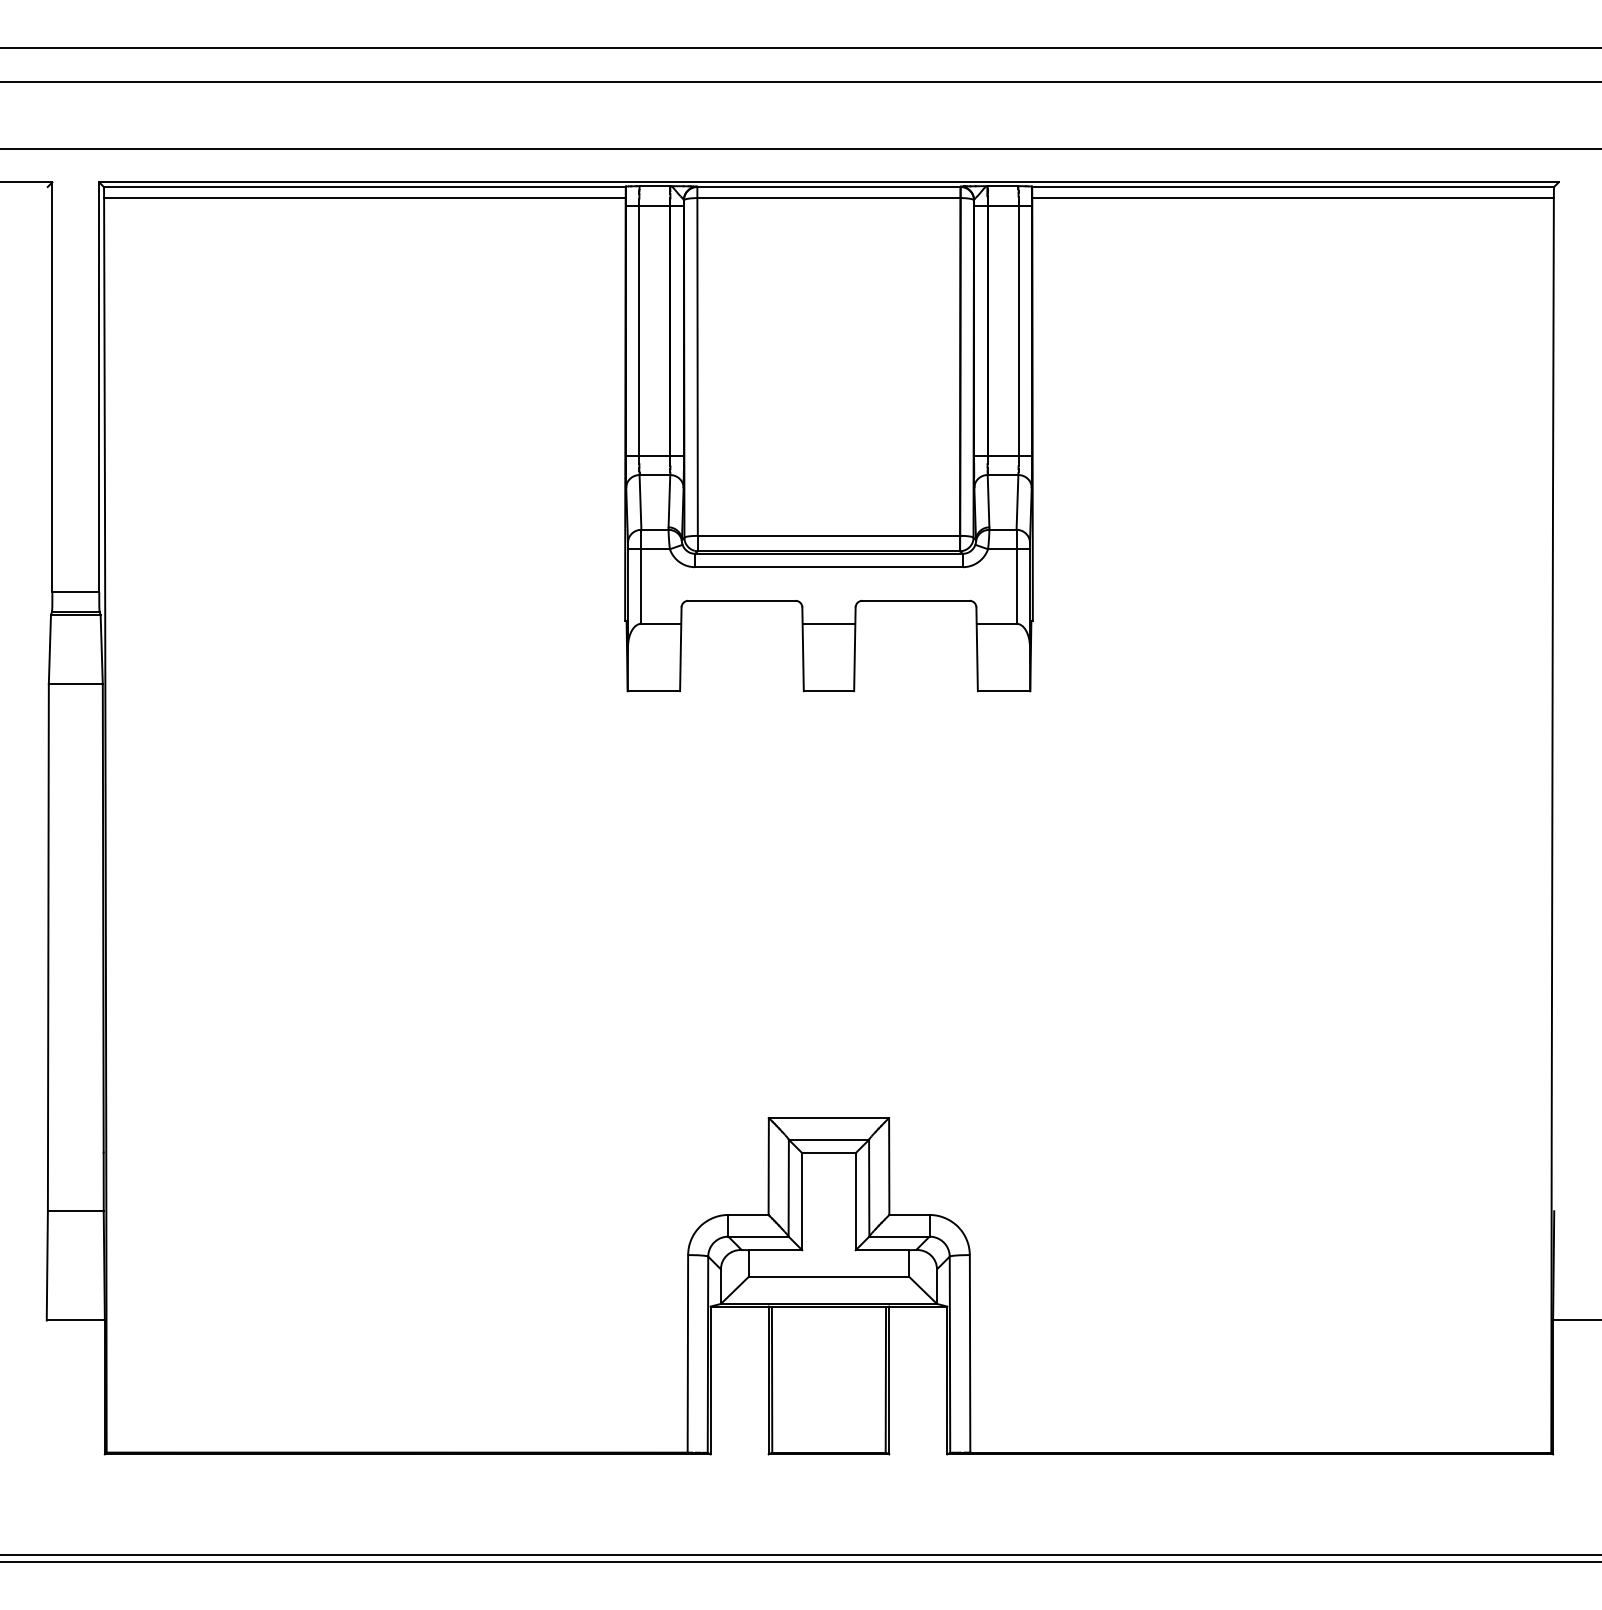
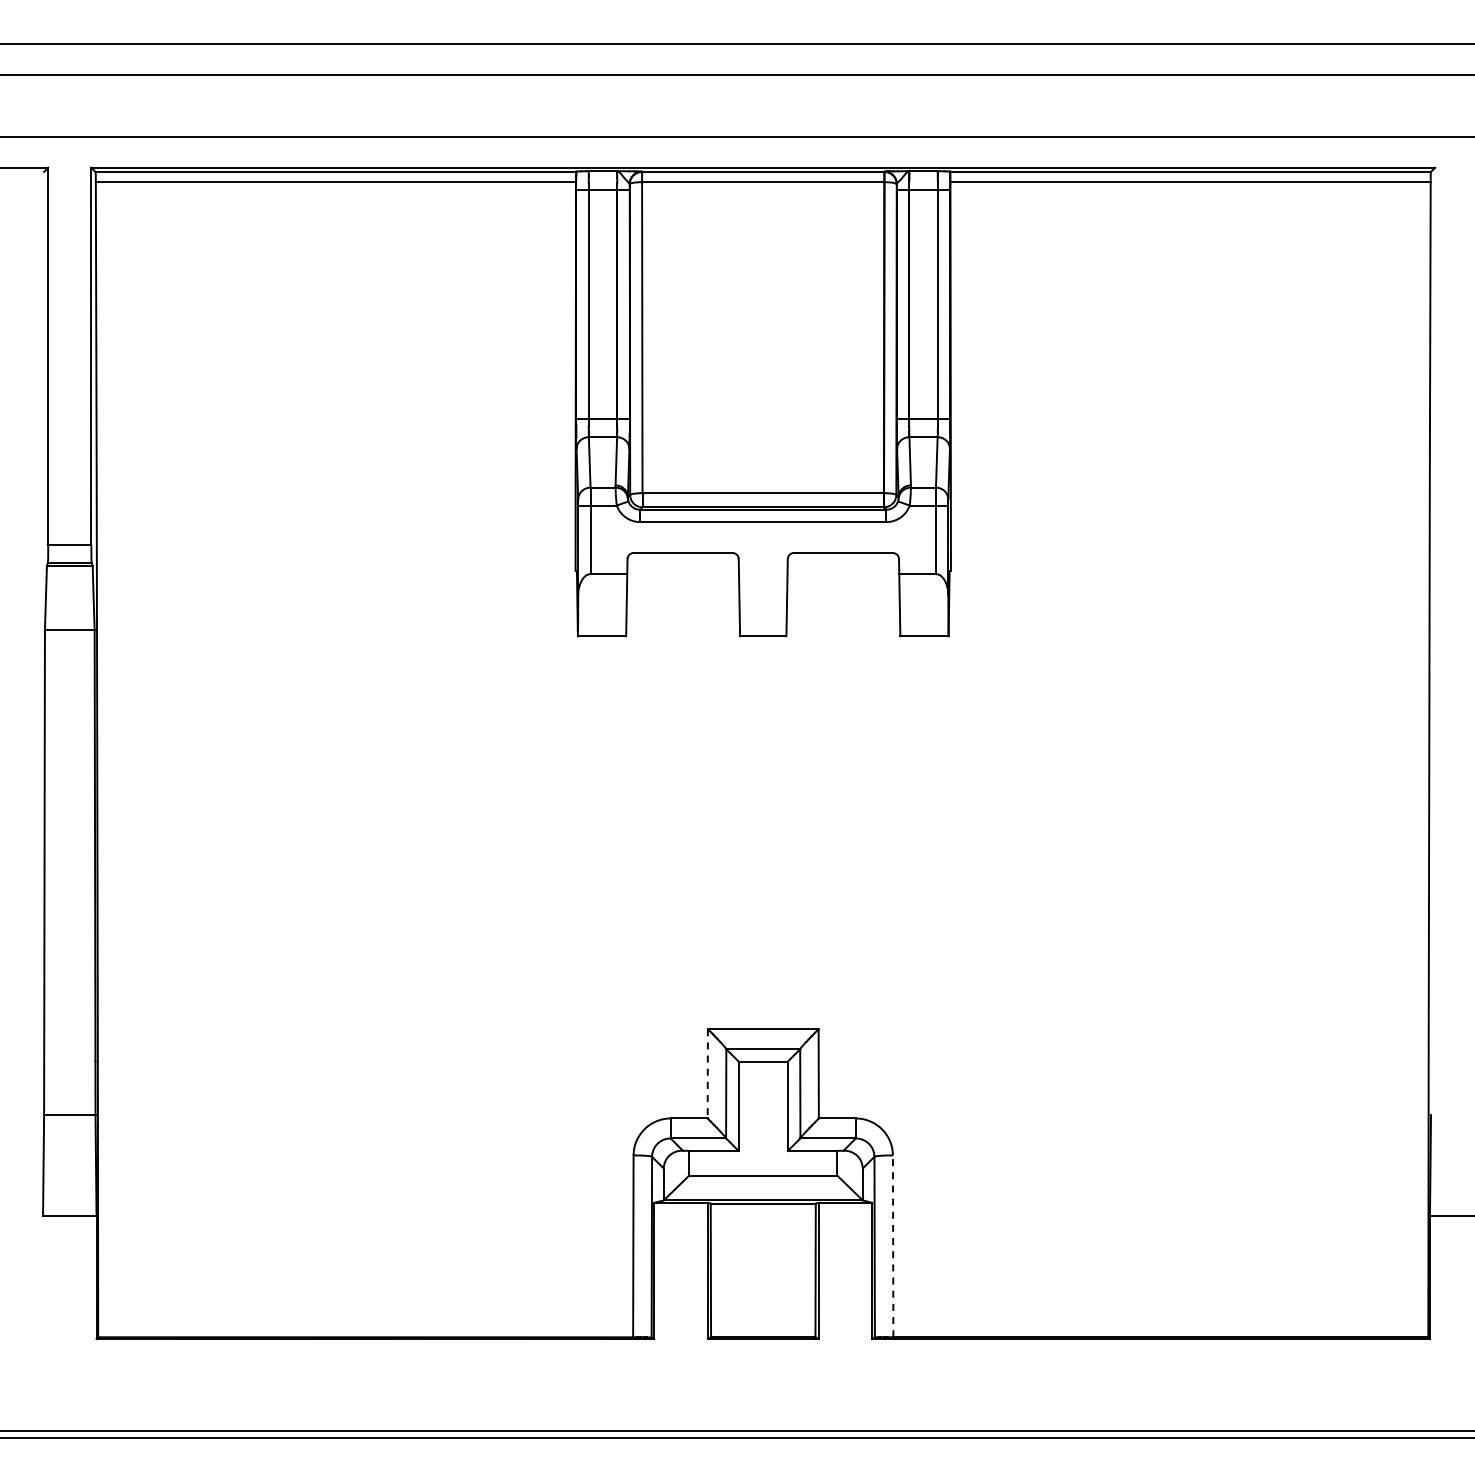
line: (828, 624) -> (762, 574), removed
line: (768, 1166) -> (707, 1073), solid -> dashed
line: (970, 1354) -> (893, 1246), solid -> dashed

